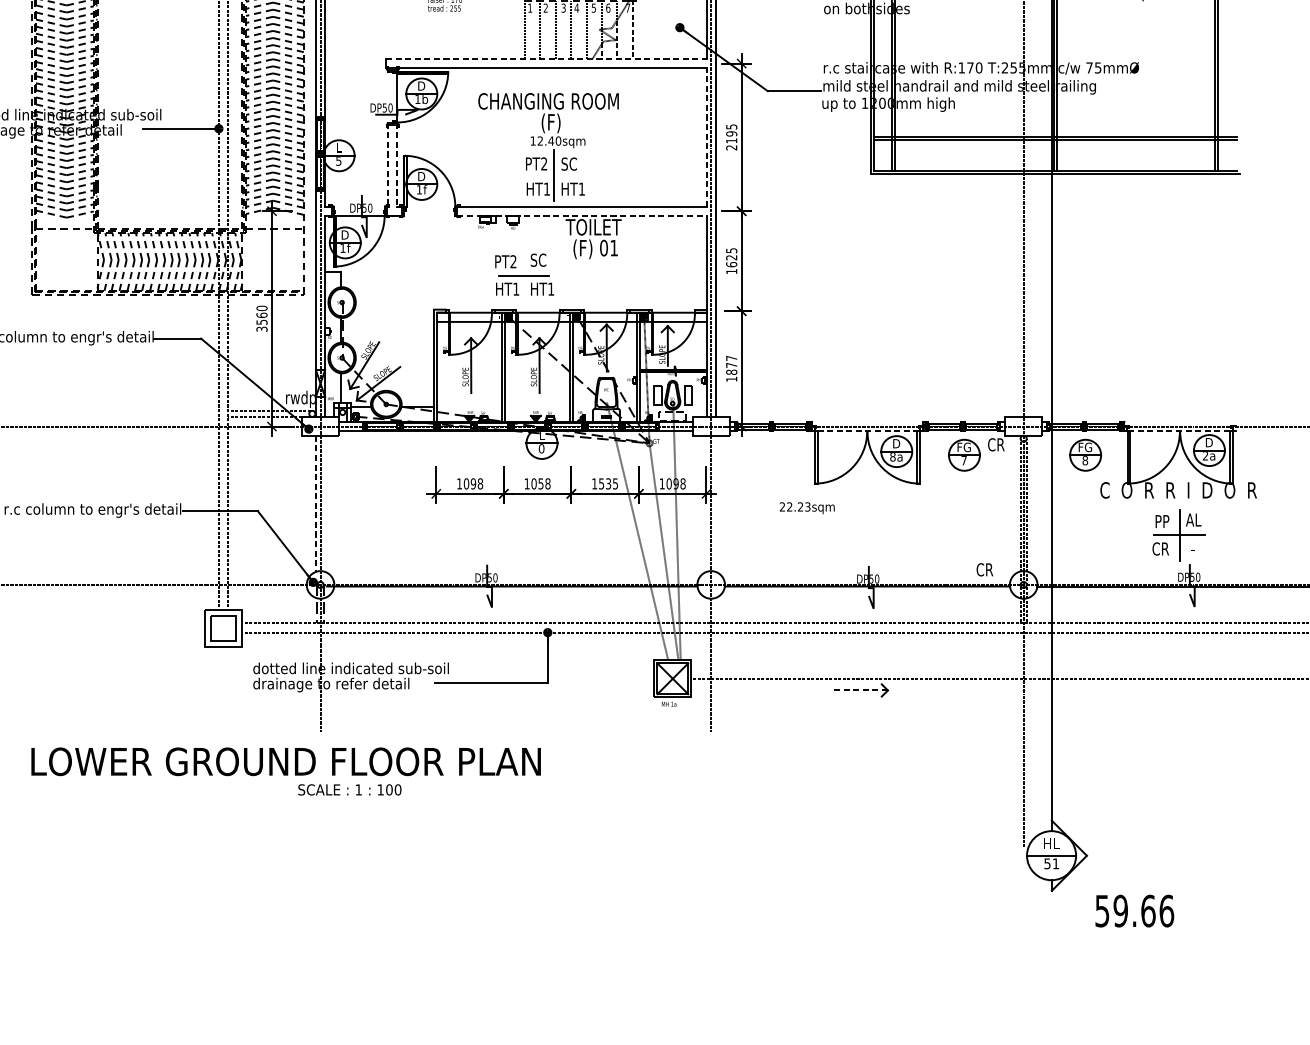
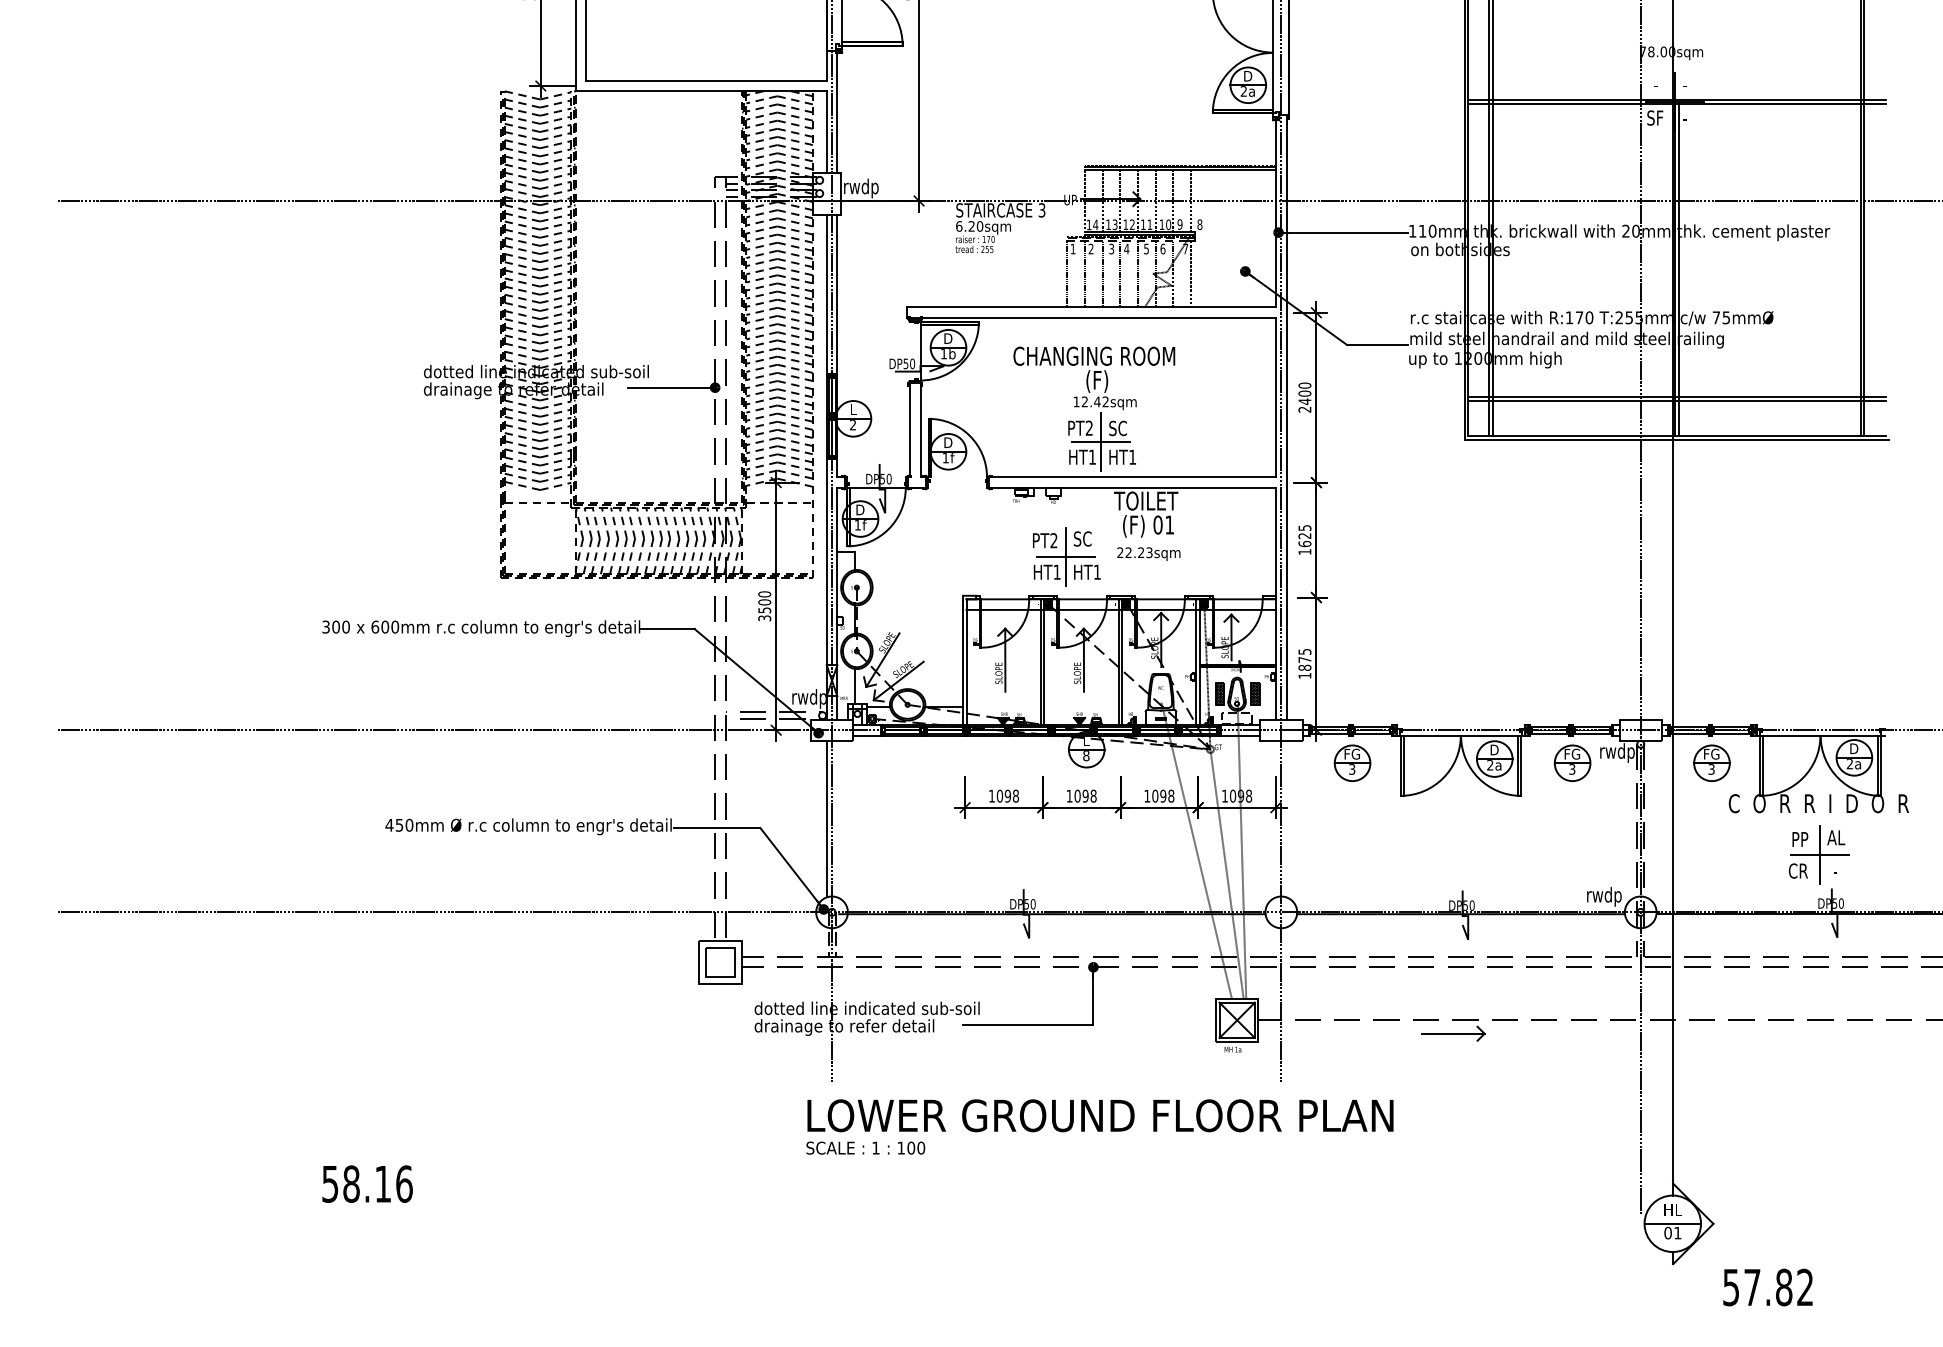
line: (546, 58) -> (1092, 307), dashed -> solid
text: (731, 133) -> (1304, 393), 2195 -> 2400
line: (706, 137) -> (1276, 397), dashed -> solid
text: (558, 140) -> (1105, 401), 12.40sqm -> 12.42sqm
text: (339, 161) -> (853, 425), 5 -> 2
line: (387, 164) -> (909, 428), dashed -> solid
line: (397, 165) -> (920, 429), dashed -> solid
line: (554, 175) -> (1101, 441), added
line: (582, 215) -> (1133, 487), dashed -> solid
line: (523, 275) -> (1065, 556), added
text: (261, 315) -> (764, 602), 3560 -> 3500
text: (731, 358) -> (1304, 651), 1877 -> 1875
hatch: (657, 395) -> (1219, 694), added
hatch: (688, 395) -> (1255, 694), added
line: (867, 431) -> (1461, 735), dashed -> solid
line: (1179, 431) -> (1820, 735), dashed -> solid
text: (1002, 445) -> (1616, 752), CR -> rwdp
text: (541, 448) -> (1086, 755), 0 -> 8
part: (773, 454) -> (1352, 762), added
text: (893, 457) -> (1490, 765), 8a -> 2a
text: (964, 460) -> (1572, 769), 7 -> 3
text: (1085, 460) -> (1711, 769), 8 -> 3
text: (540, 483) -> (1085, 795), 1058 -> 1098
text: (608, 483) -> (1163, 795), 1535 -> 1098
line: (315, 503) -> (826, 818), dashed -> solid
text: (806, 507) -> (1148, 553), moved
text: (991, 571) -> (1603, 896), CR -> rwdp
line: (860, 690) -> (1452, 1033), dashed -> solid
text: (286, 761) -> (1100, 1115), moved
text: (1046, 863) -> (1667, 1232), 51 -> 01
text: (1143, 911) -> (1778, 1287), 59.66 -> 57.82

